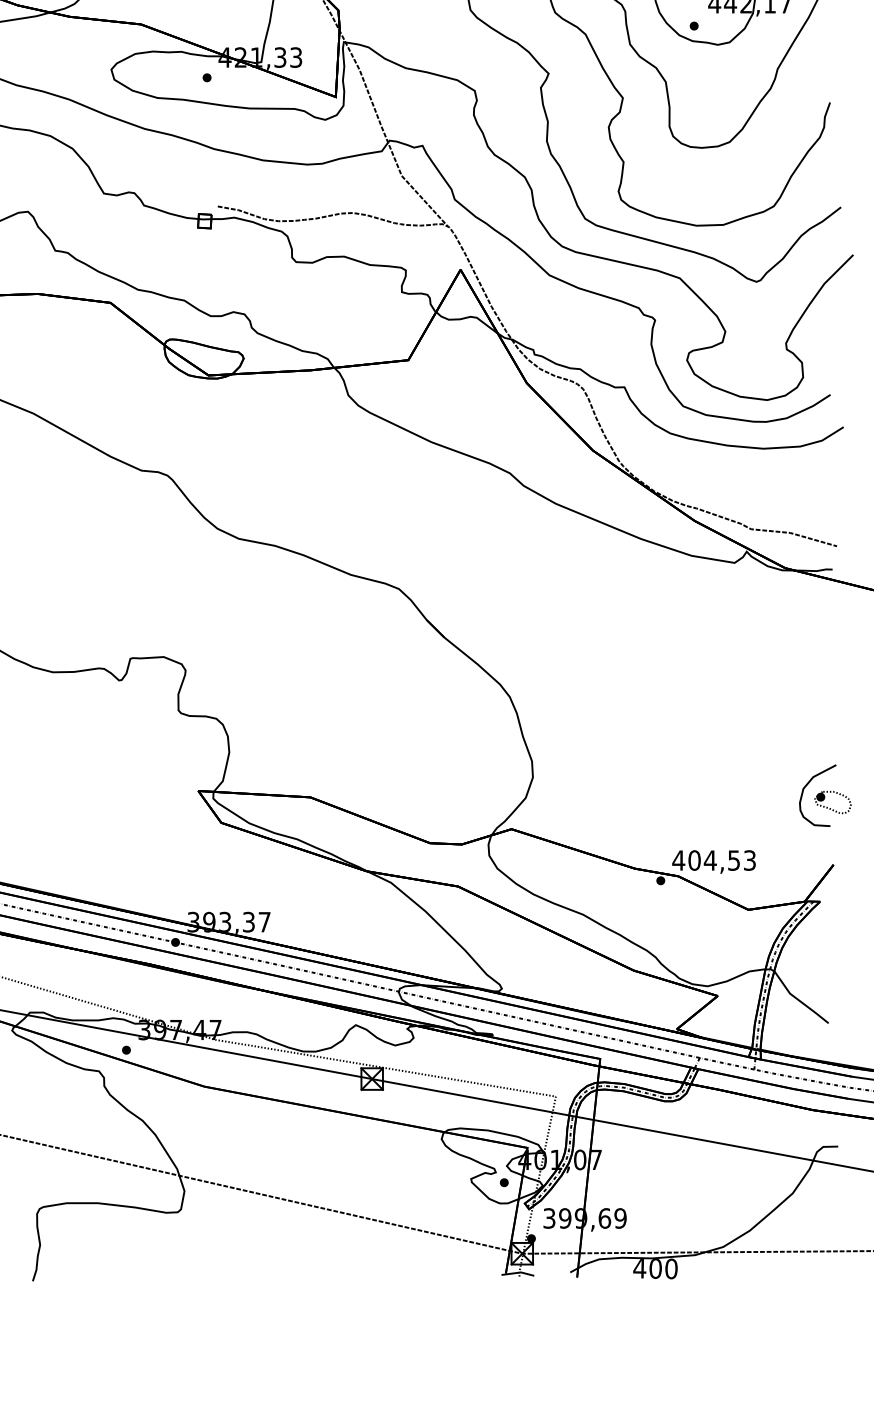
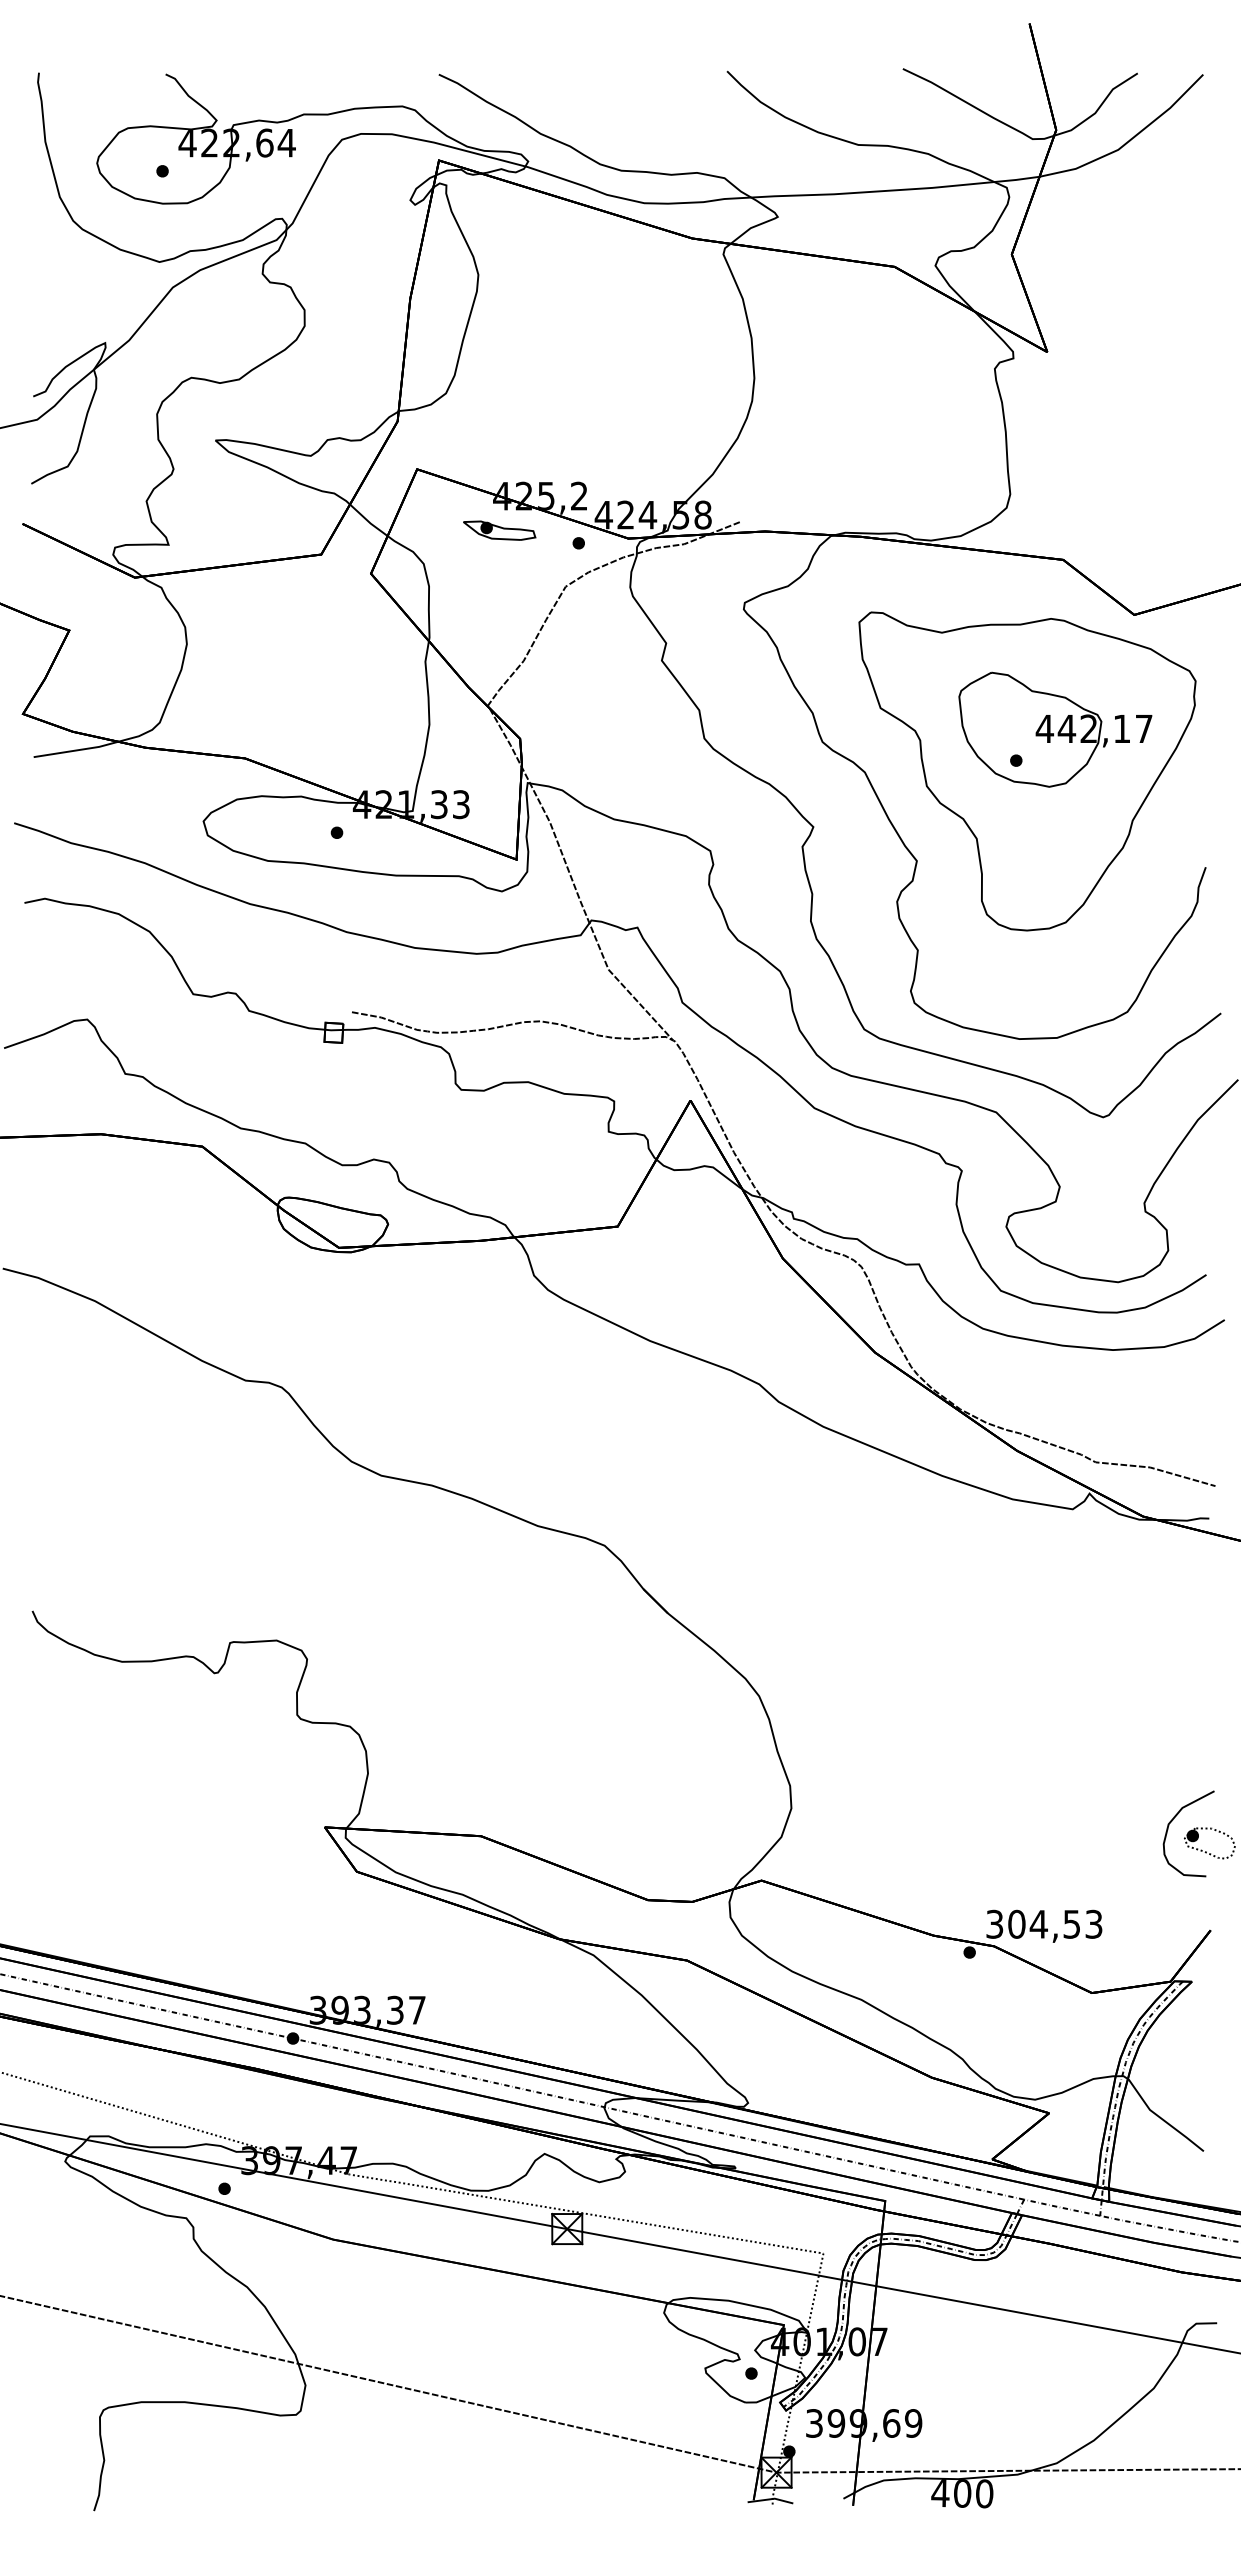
text: (678, 859) -> (994, 1923), 404,53 -> 304,53

